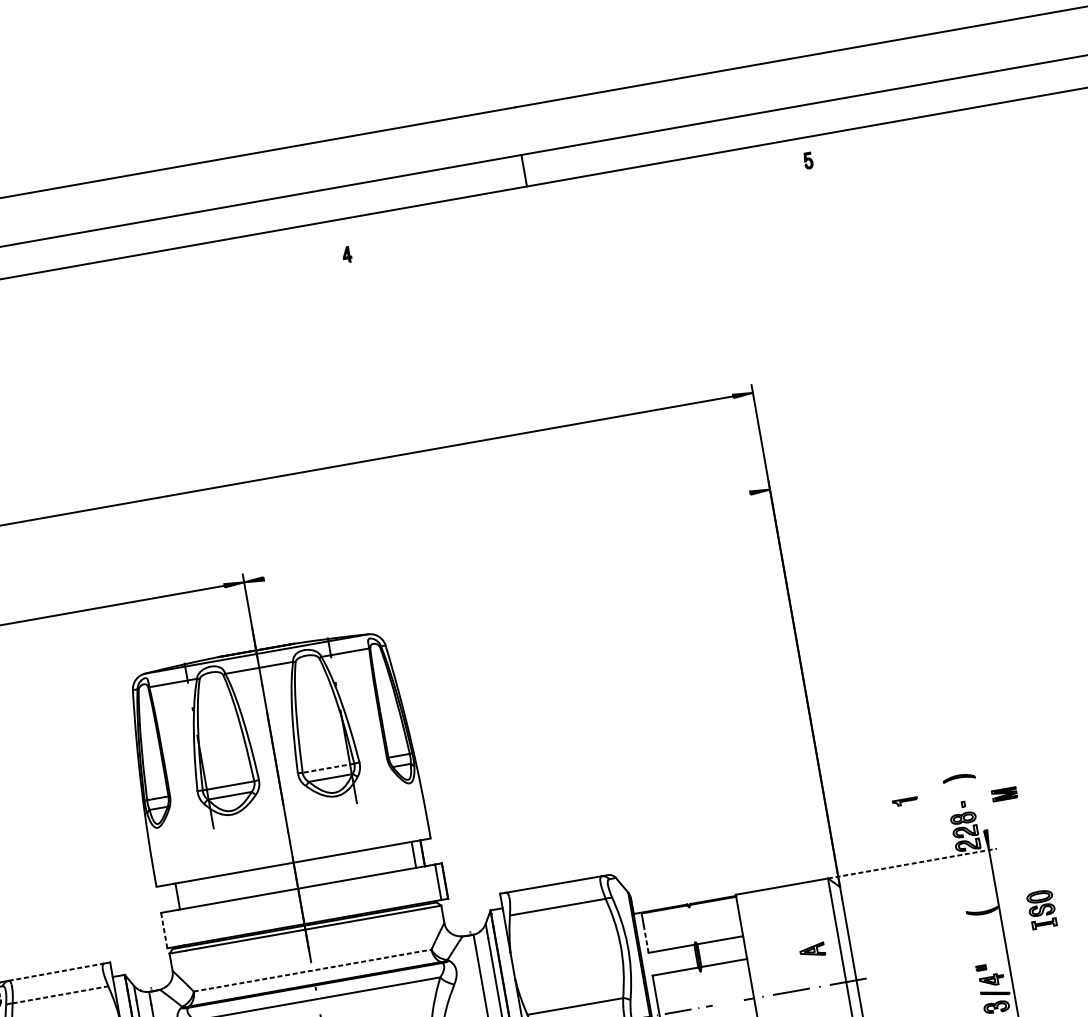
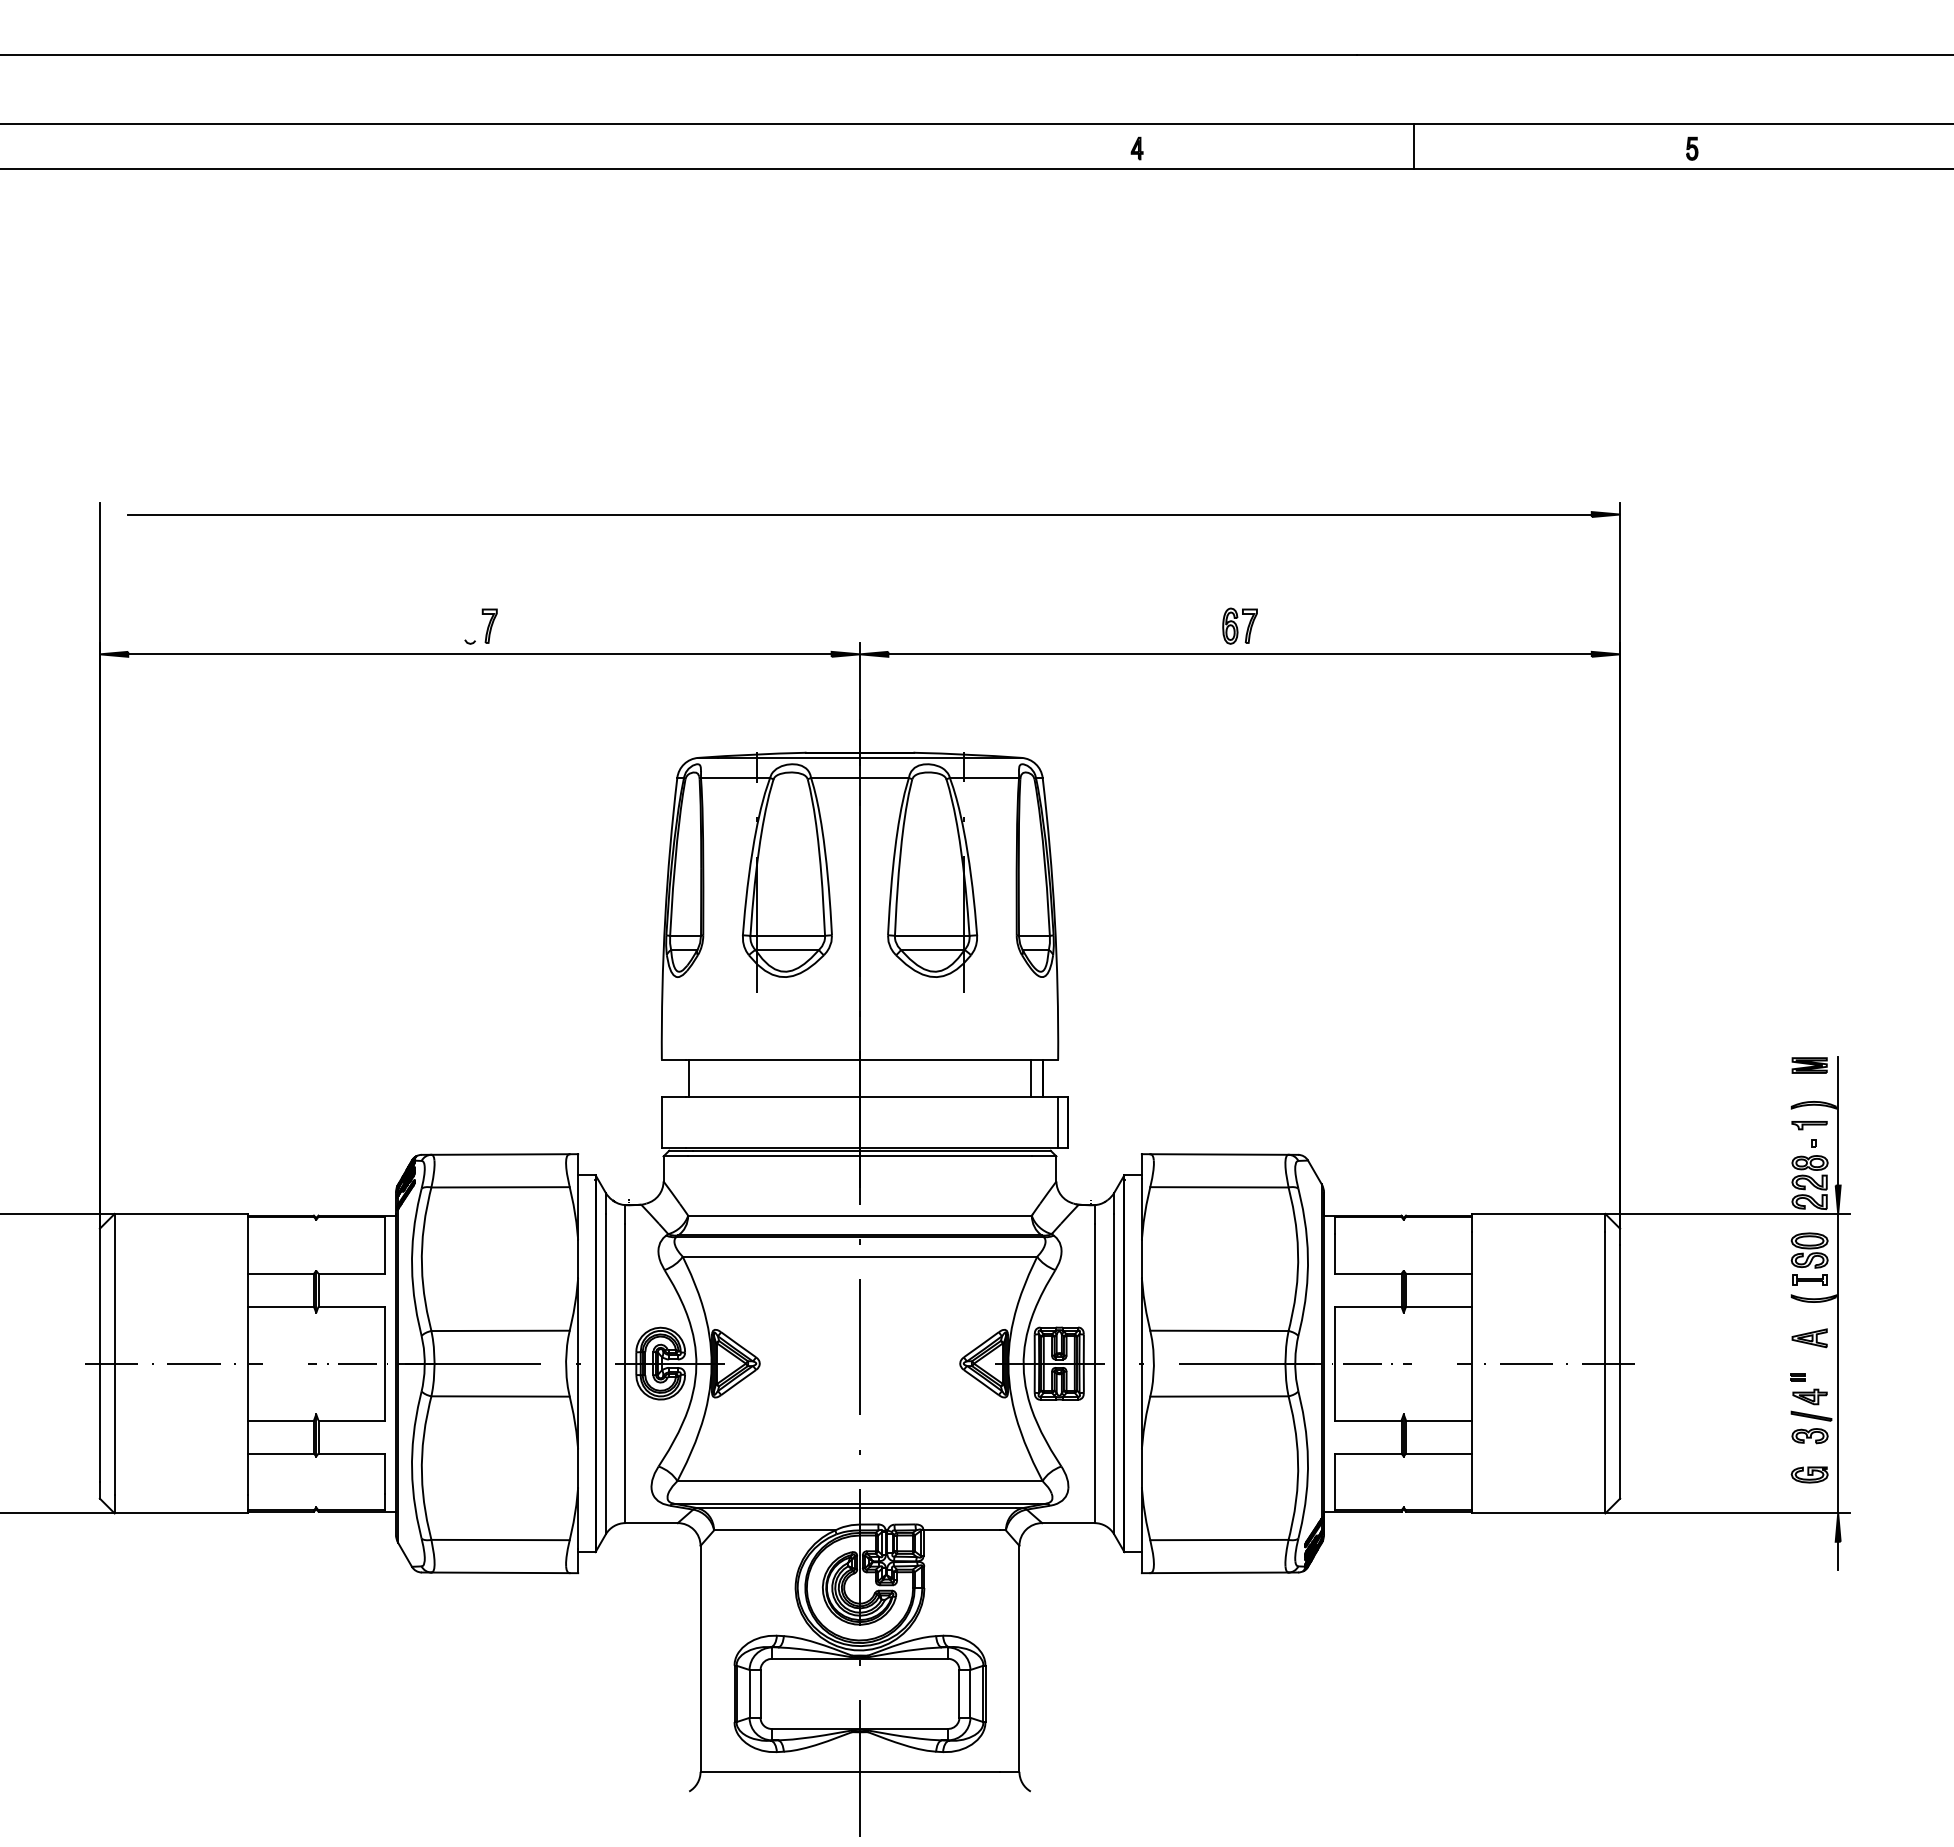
part: (808, 160) -> (1692, 148), moved
line: (524, 170) -> (1414, 146), moved
part: (346, 254) -> (1136, 148), moved
part: (503, 516) -> (1239, 625), added
line: (506, 536) -> (1239, 654), added
line: (327, 768) -> (931, 935), dashed -> solid
line: (977, 785) -> (1838, 1120), added
part: (1004, 794) -> (1809, 1065), moved
part: (905, 801) -> (1809, 1125), moved
line: (912, 863) -> (1727, 1213), dashed -> solid
part: (1041, 908) -> (1809, 1258), moved
line: (163, 930) -> (661, 1122), dashed -> solid
line: (646, 938) -> (1335, 1253), dashed -> solid
part: (812, 950) -> (1809, 1338), moved
line: (312, 970) -> (860, 1215), dashed -> solid
line: (57, 972) -> (501, 1154), dashed -> solid
line: (61, 994) -> (501, 1187), dashed -> solid

